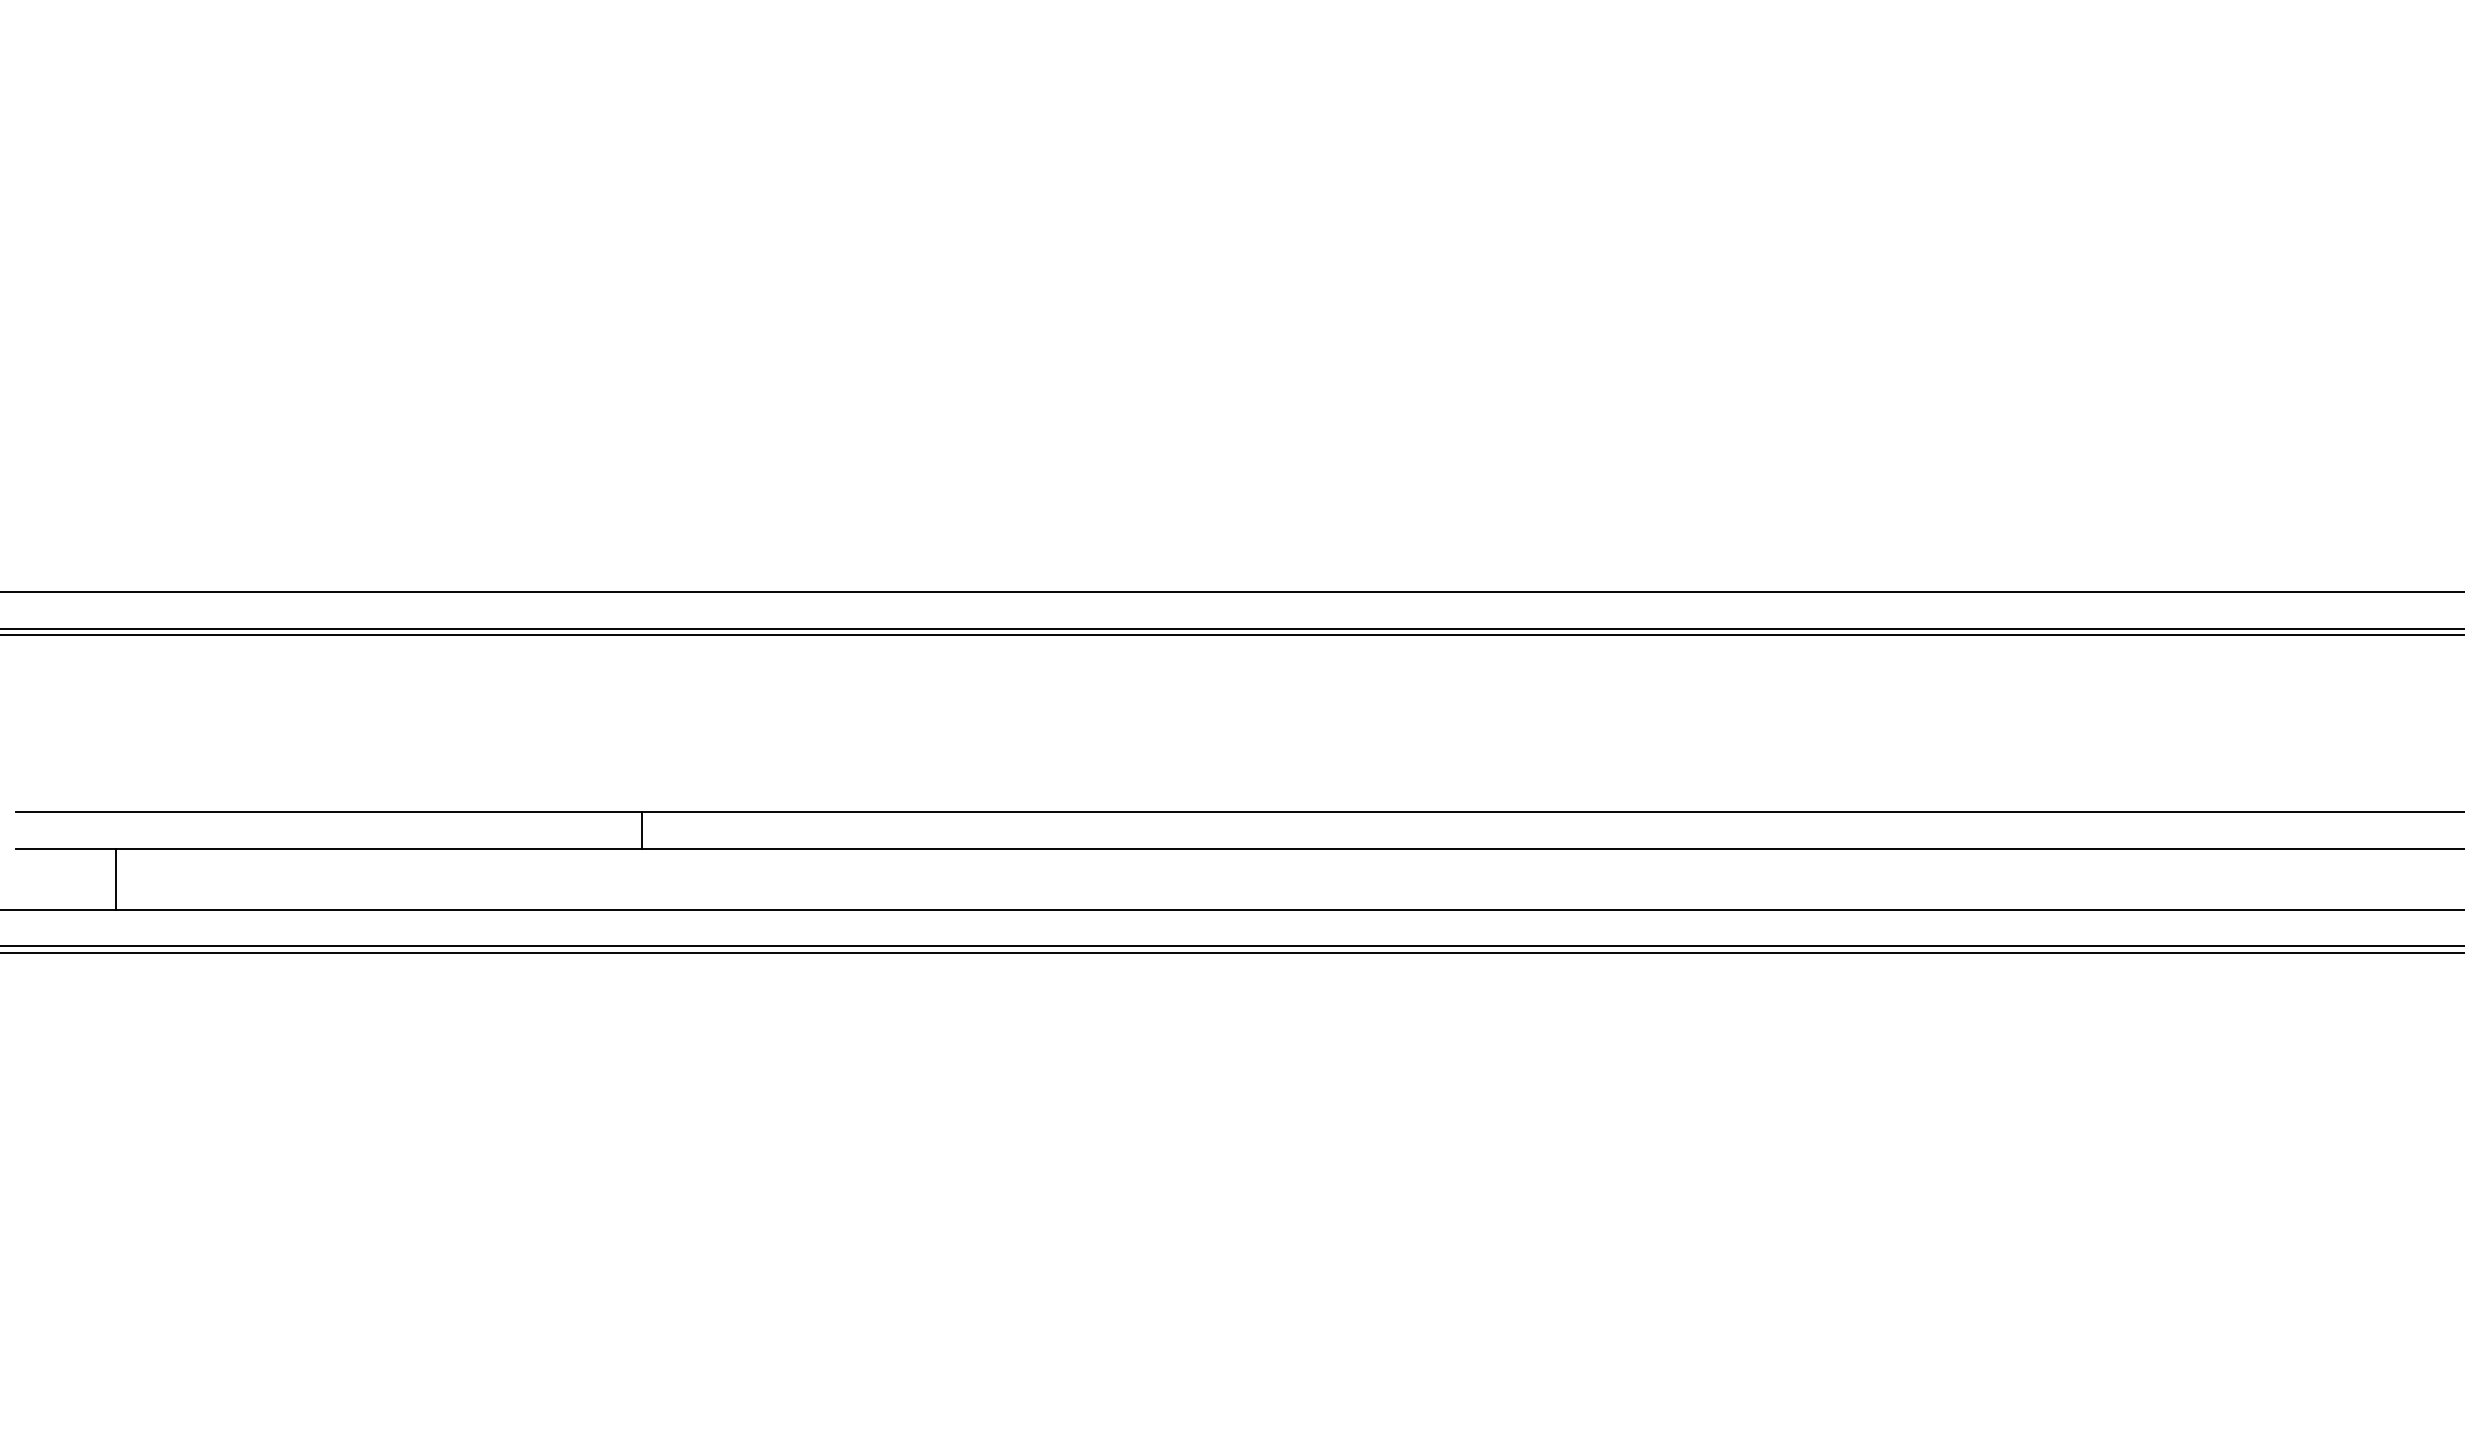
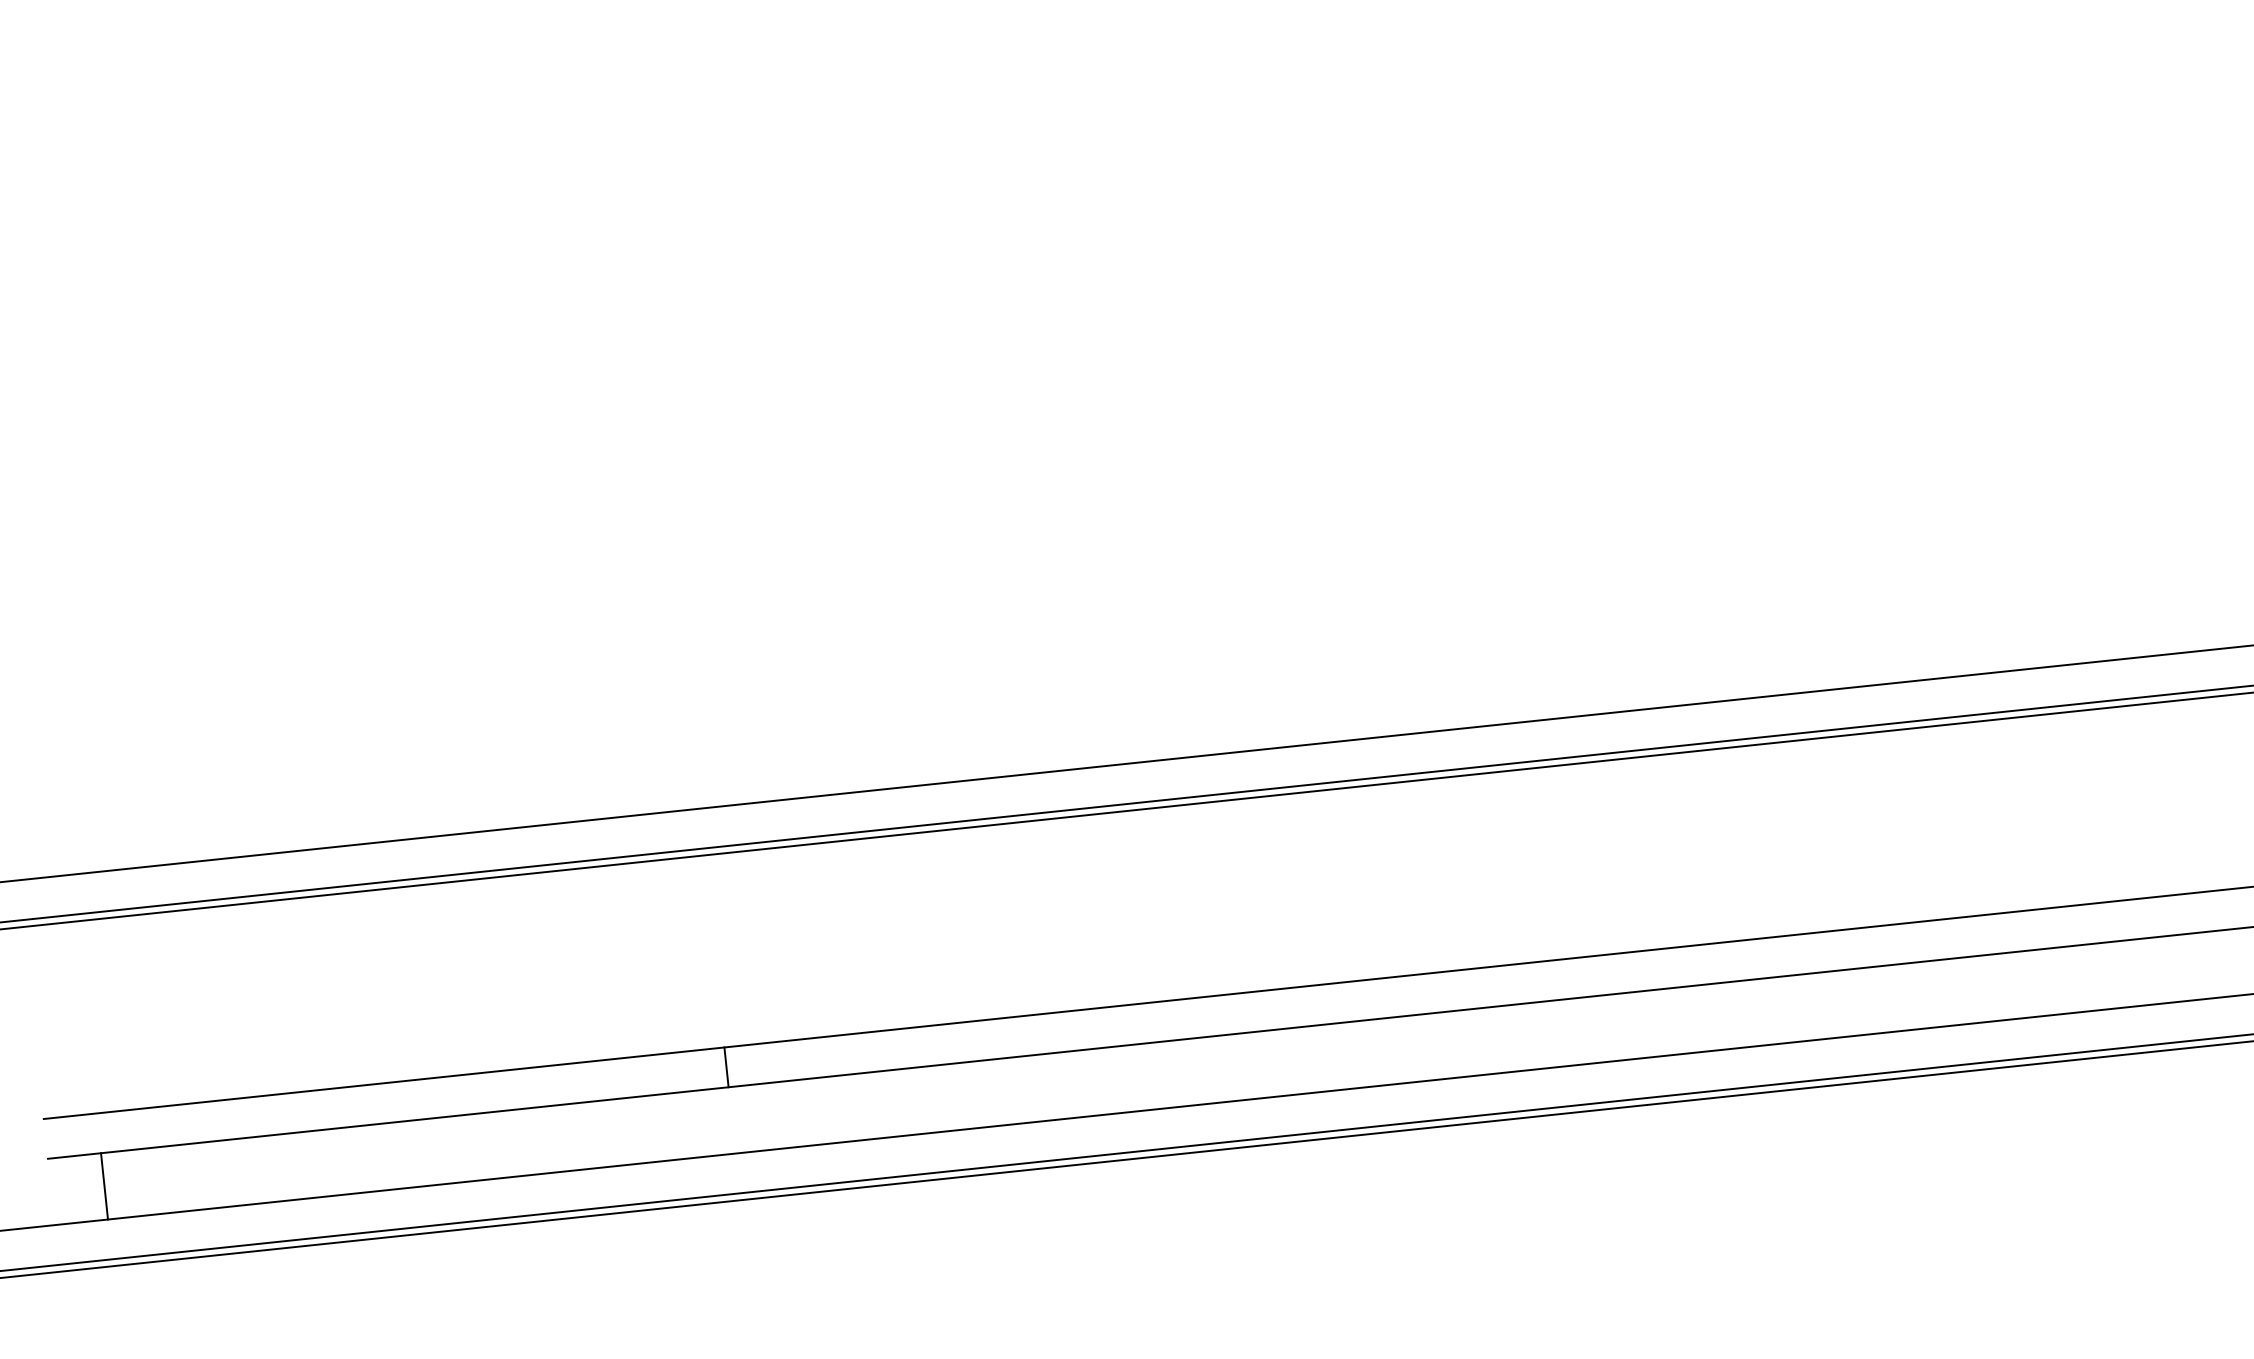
line: (116, 878) -> (104, 1185), moved

